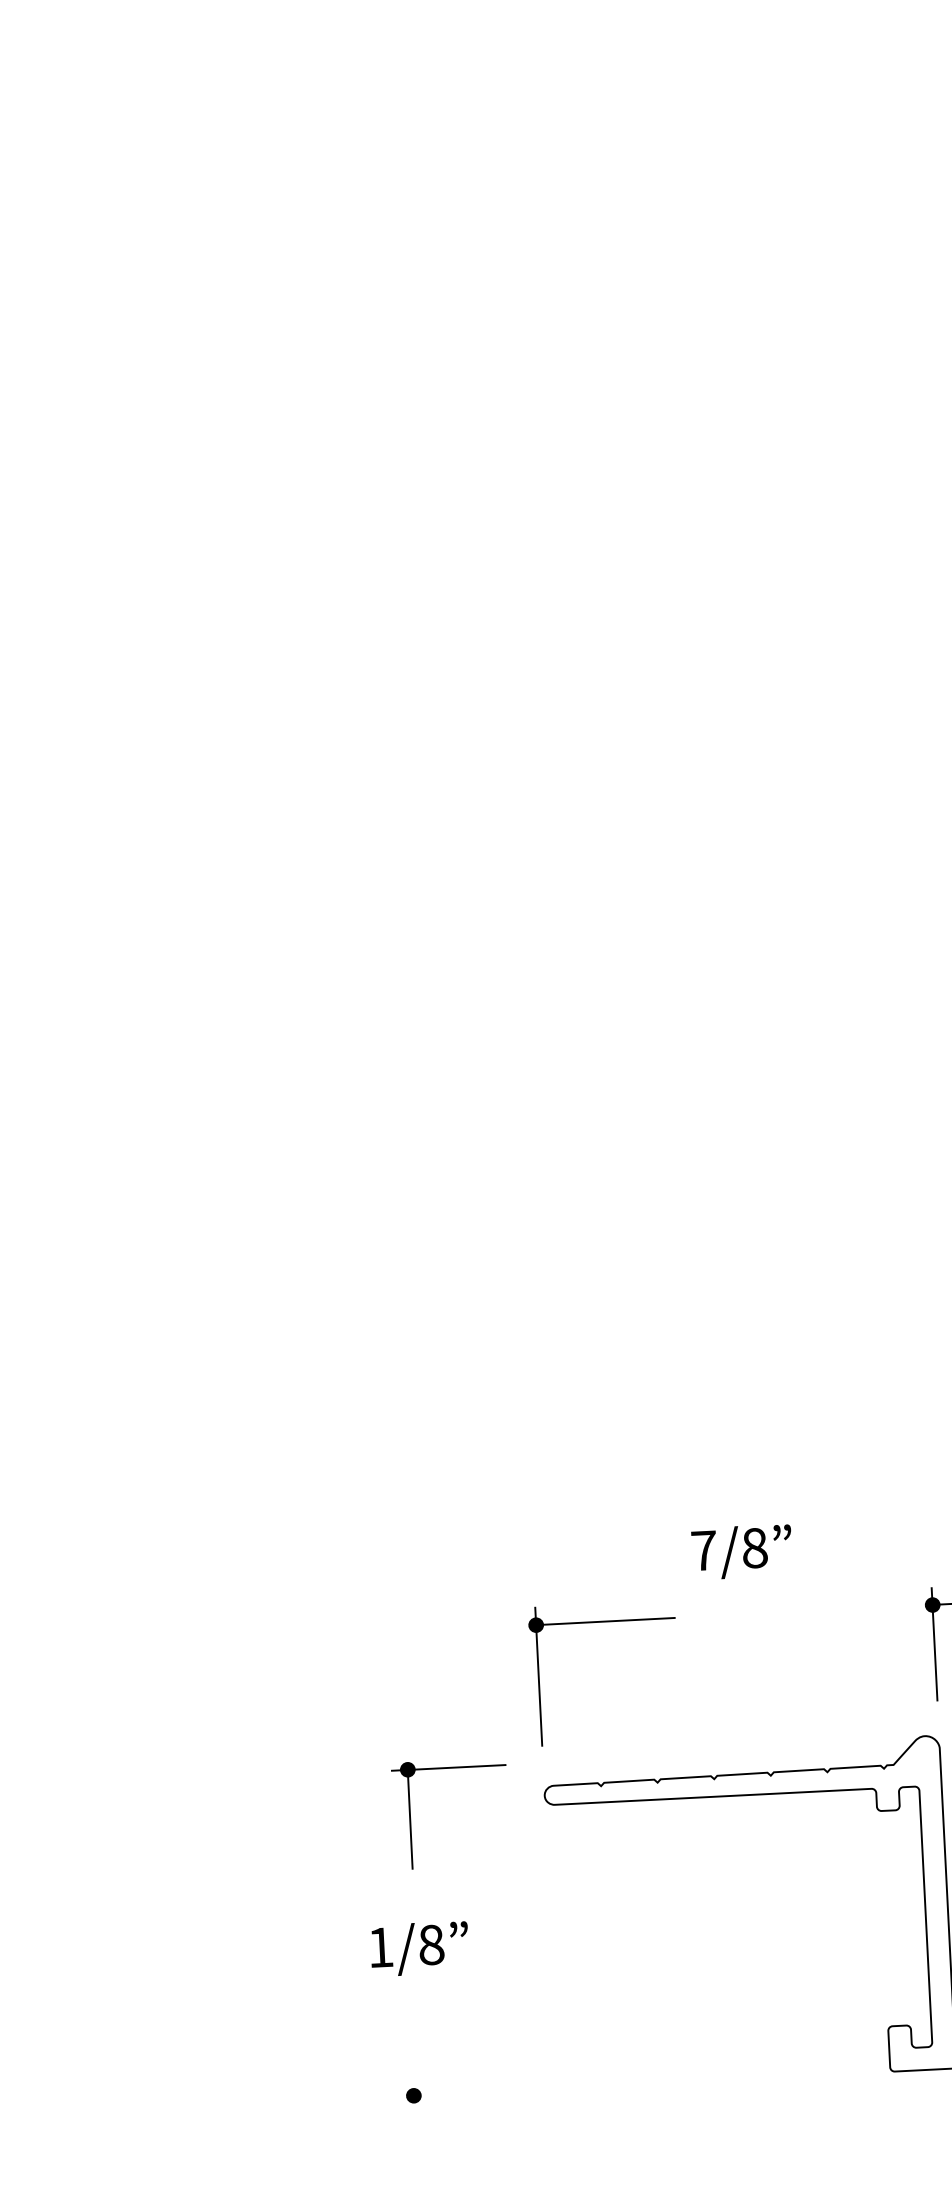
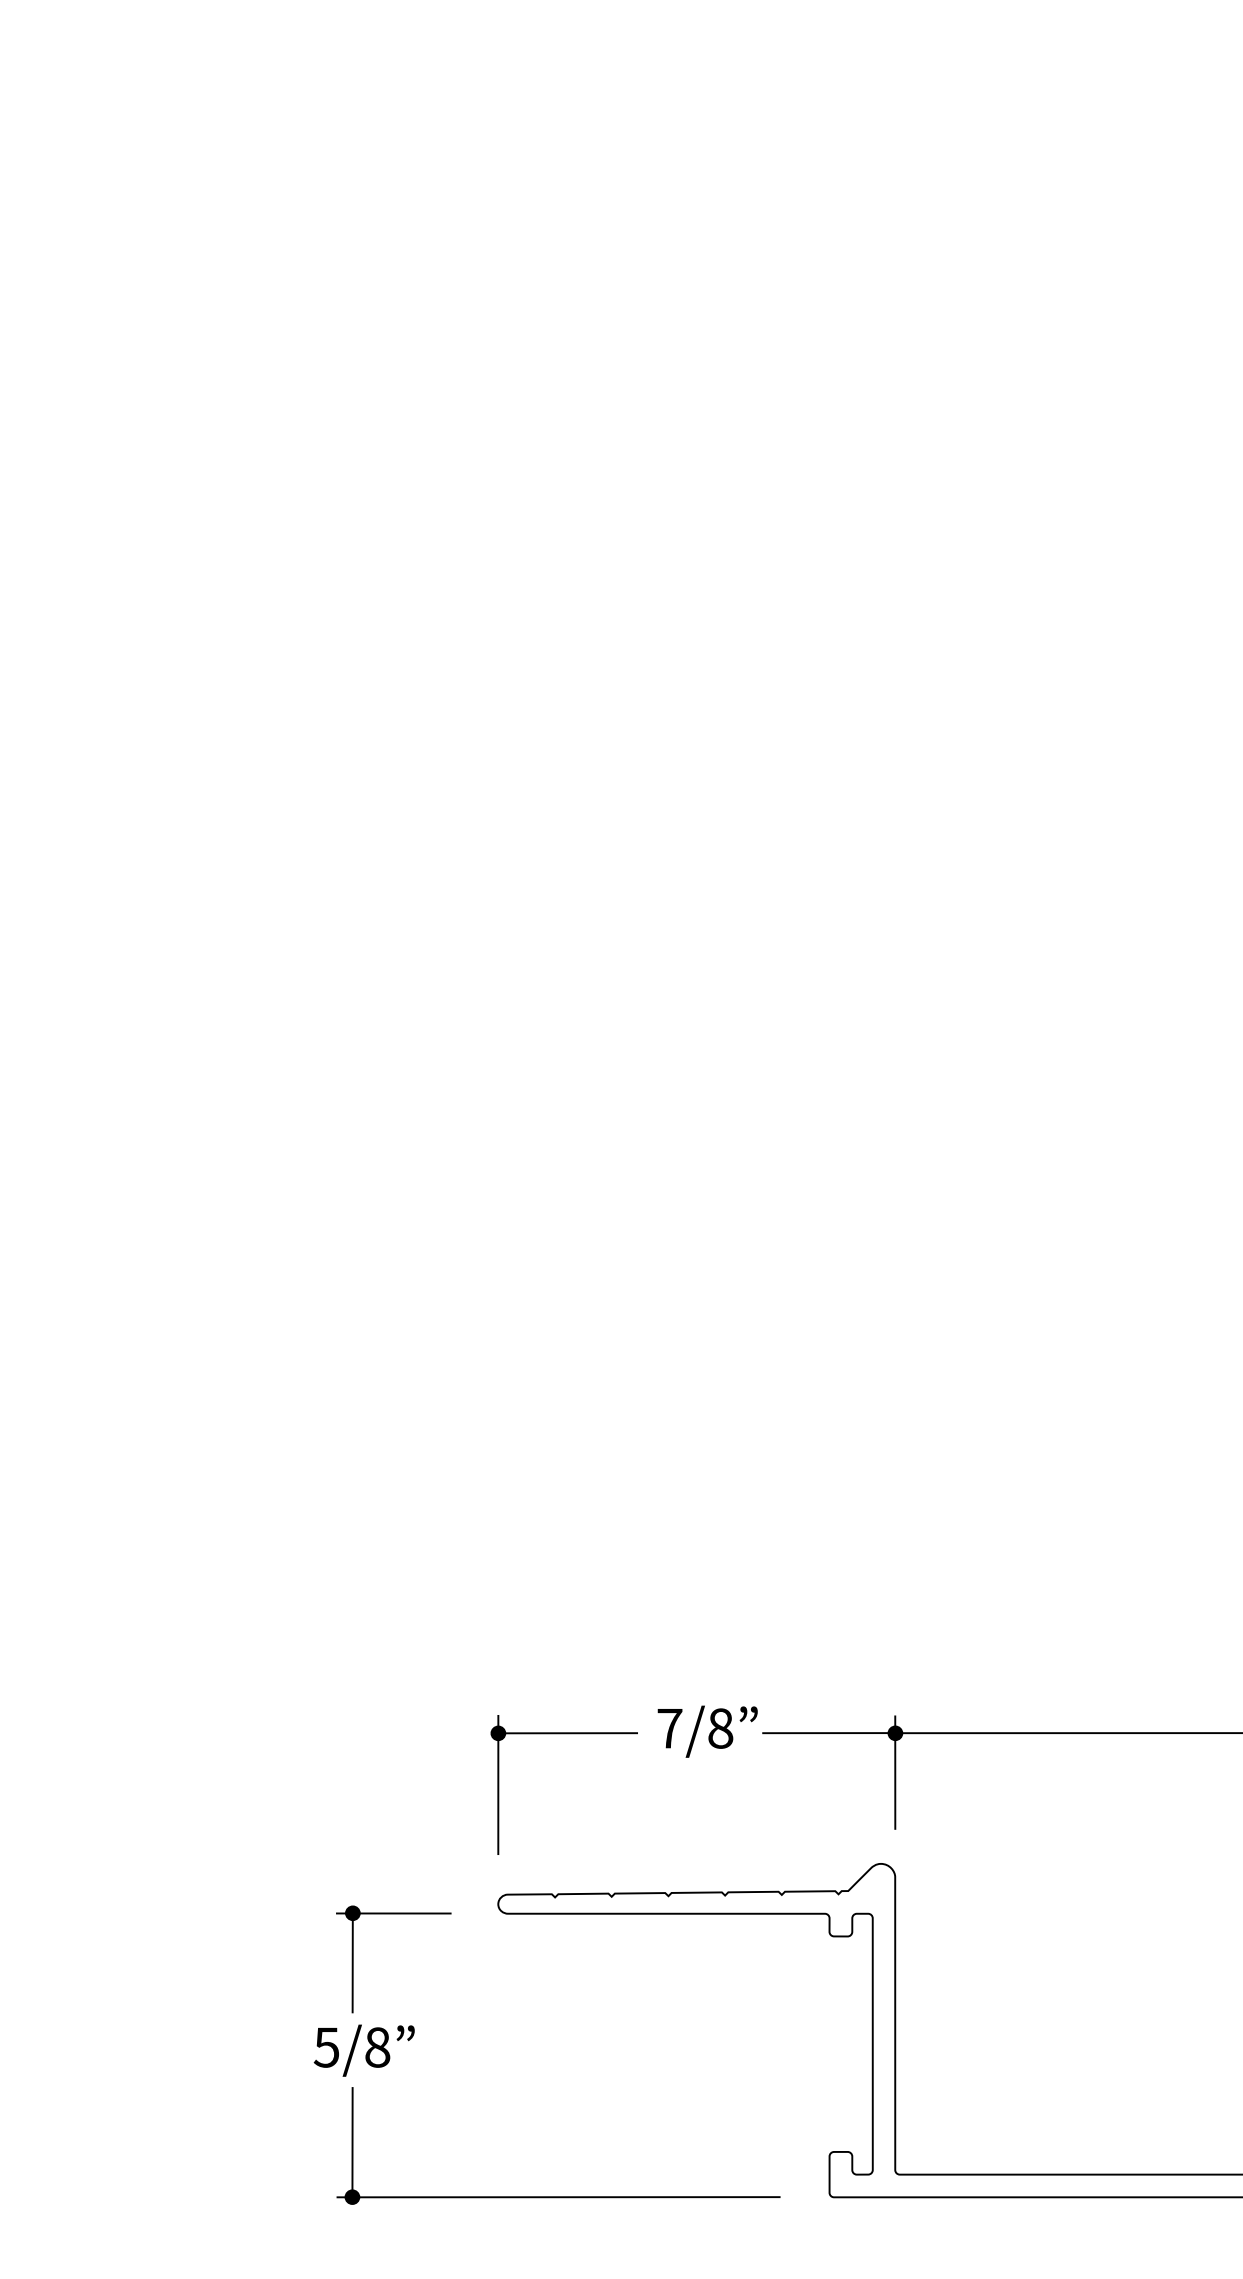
text: (741, 1551) -> (707, 1731), moved
line: (863, 1608) -> (826, 1733), added
part: (410, 1815) -> (353, 1959), moved
text: (379, 1947) -> (325, 2047), 1/8 -> 5/8
line: (411, 2038) -> (352, 2139), added
line: (619, 2085) -> (558, 2197), added

